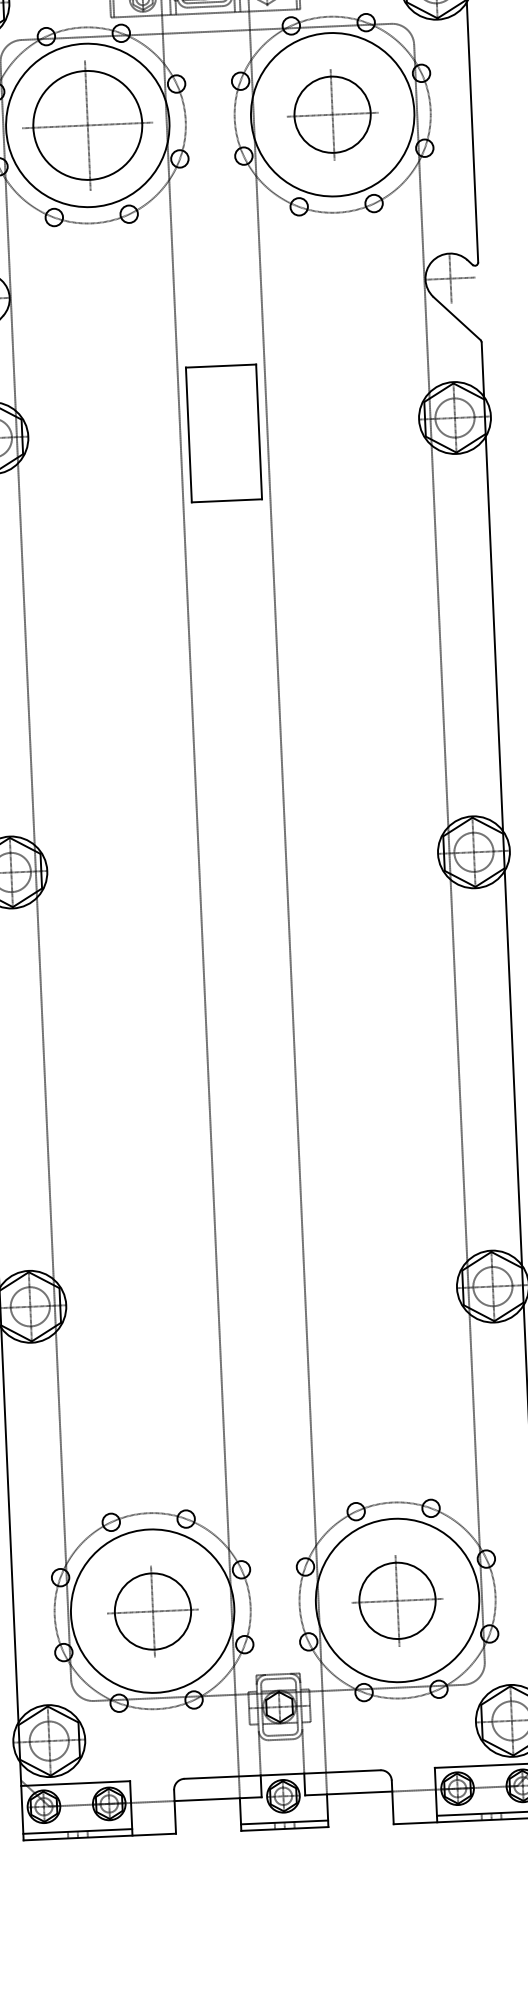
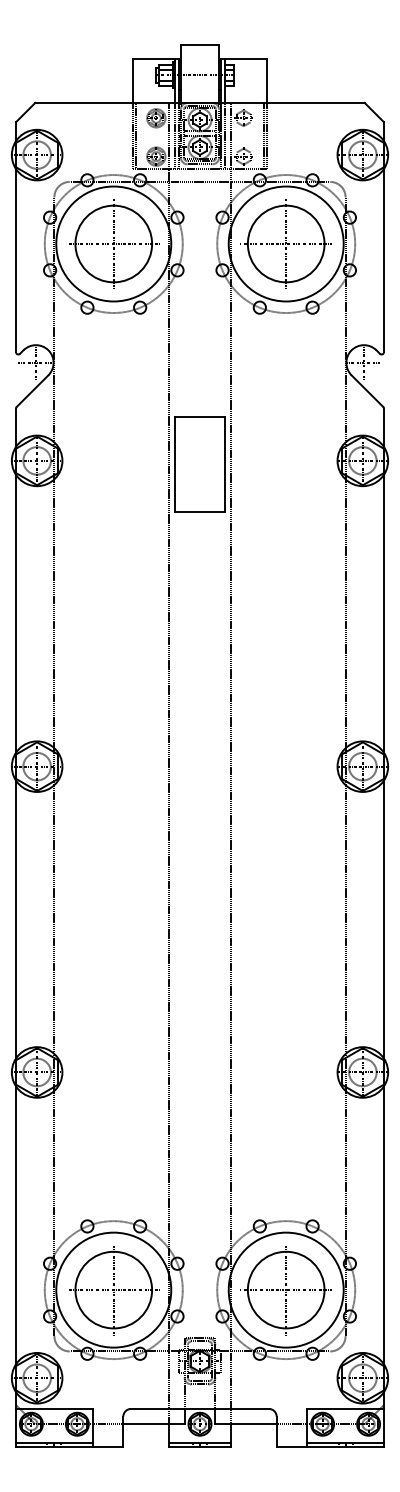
part: (331, 114) -> (285, 243), size x1.43
part: (396, 1601) -> (285, 1290), size x1.43
part: (153, 1611) -> (114, 1290), size x1.43

